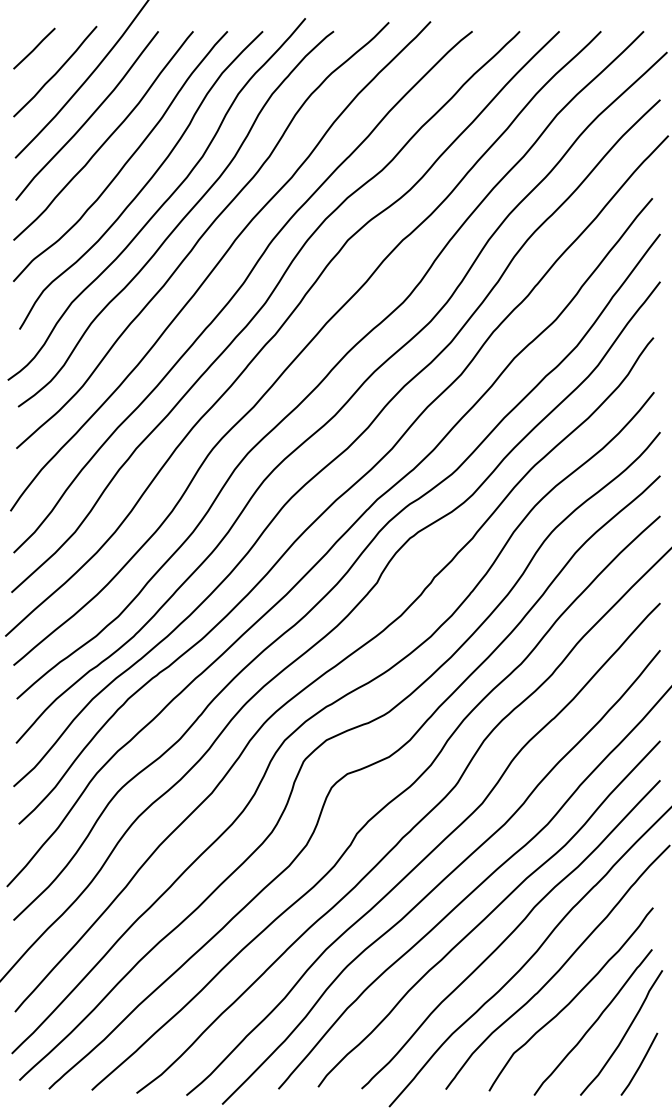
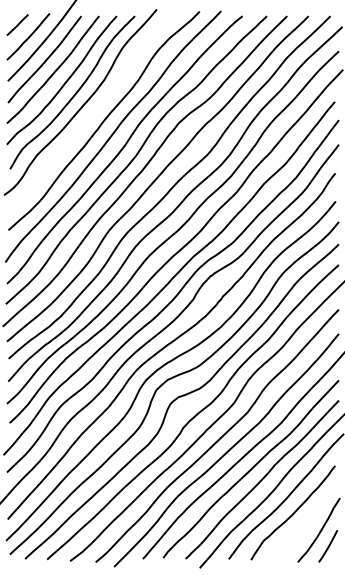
curve: (180, 219) -> (92, 112), removed
curve: (593, 1021) -> (304, 524), removed

